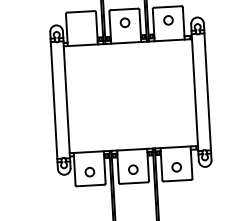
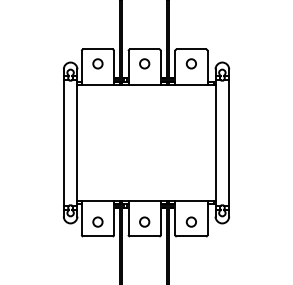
circle: (81, 24) -> (97, 63), added

